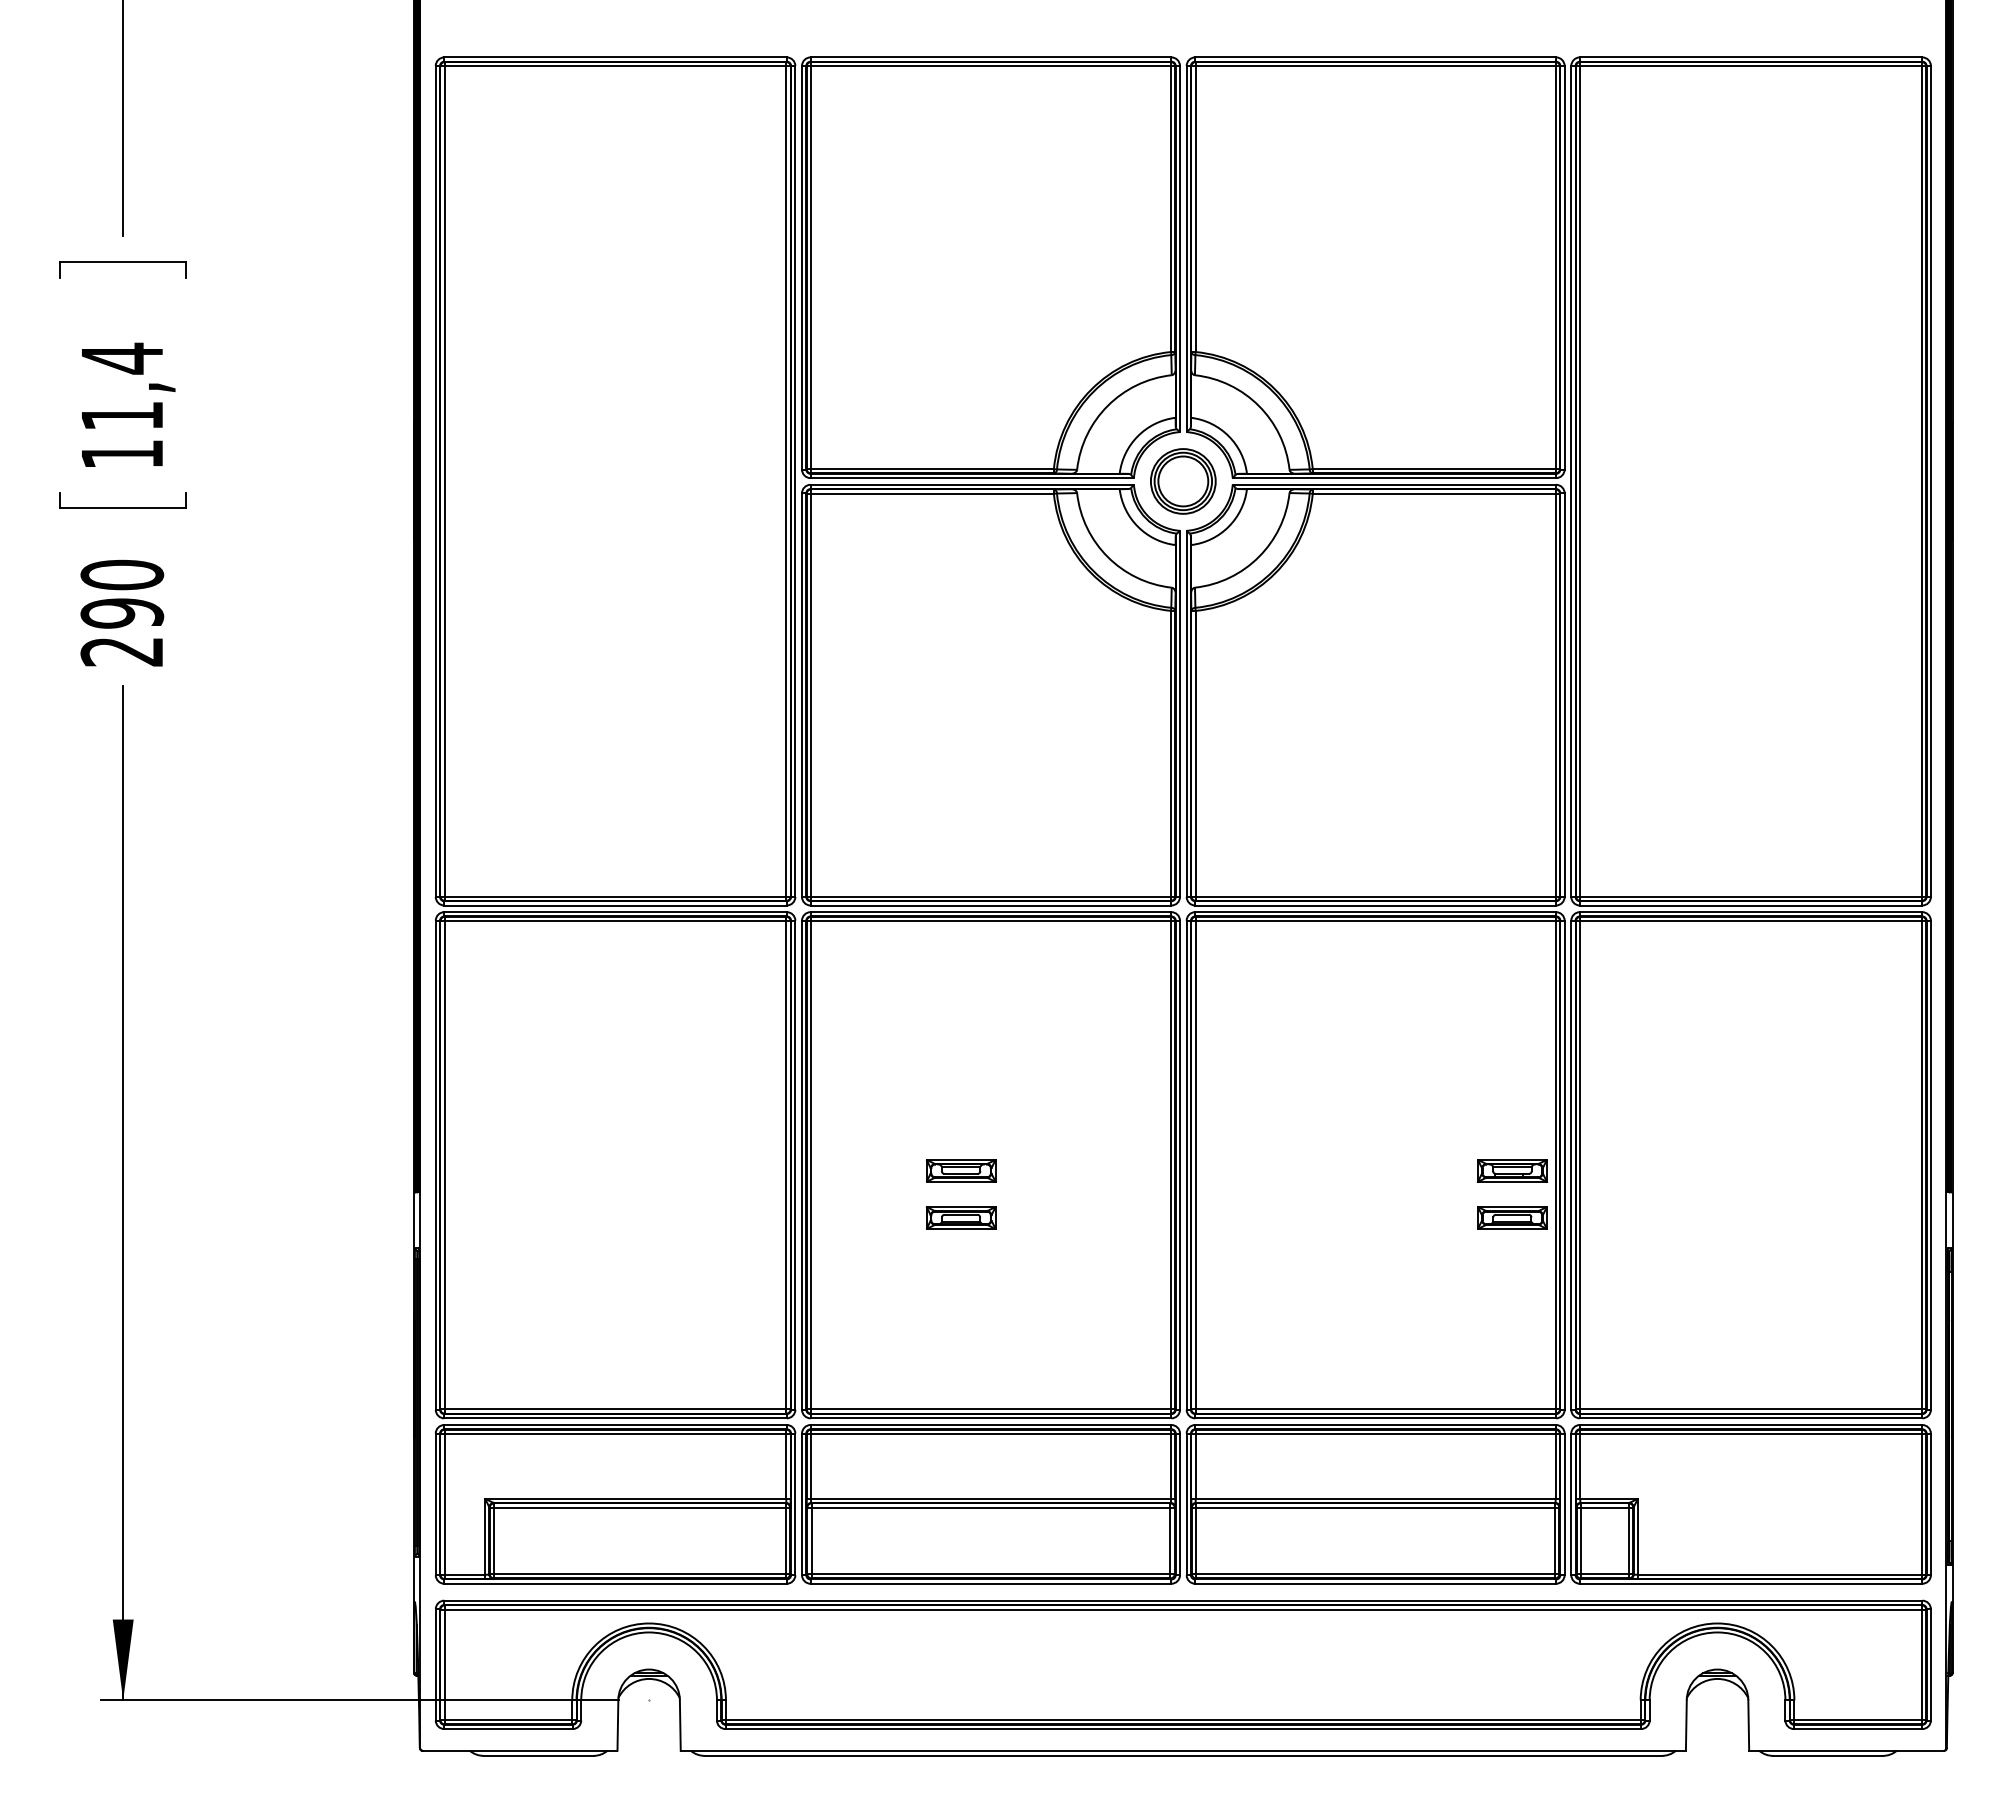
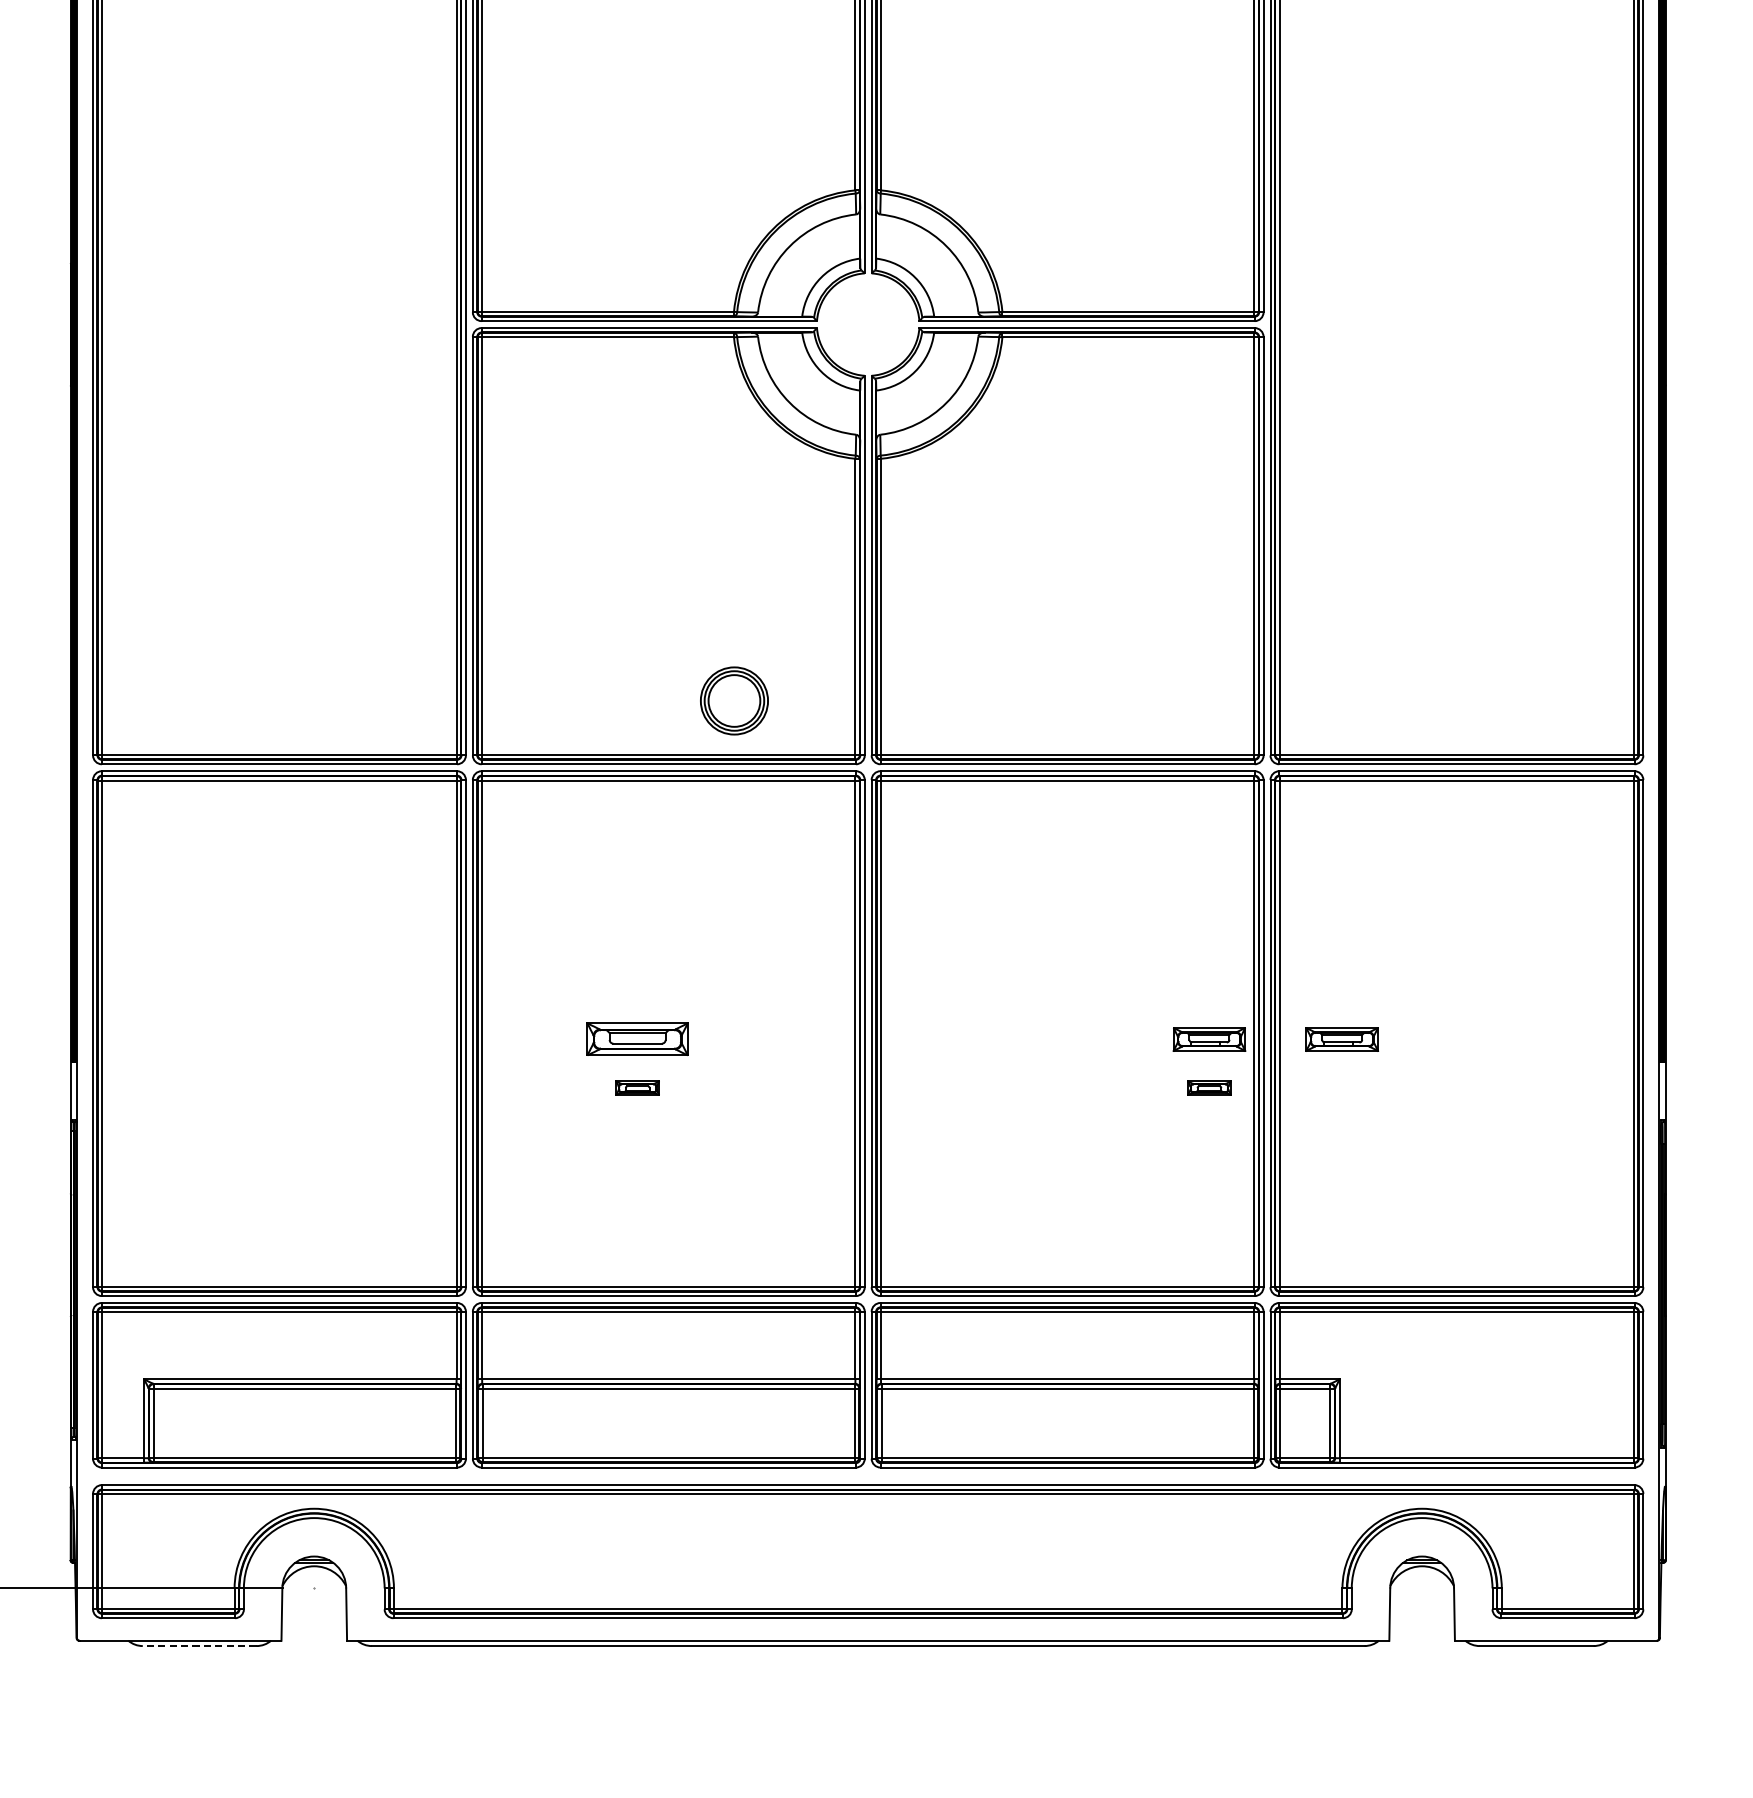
part: (1183, 481) -> (734, 701), moved
part: (961, 1170) -> (638, 1039), size x1.4
part: (1639, 1170) -> (1341, 1039), added
part: (960, 1217) -> (637, 1087), size x0.6
part: (1512, 1217) -> (1209, 1087), size x0.6
line: (538, 1755) -> (199, 1645), solid -> dashed

